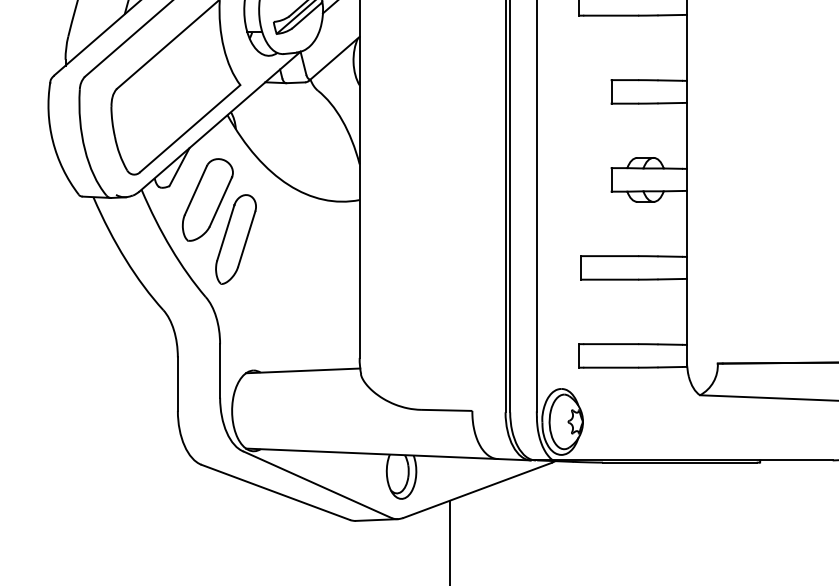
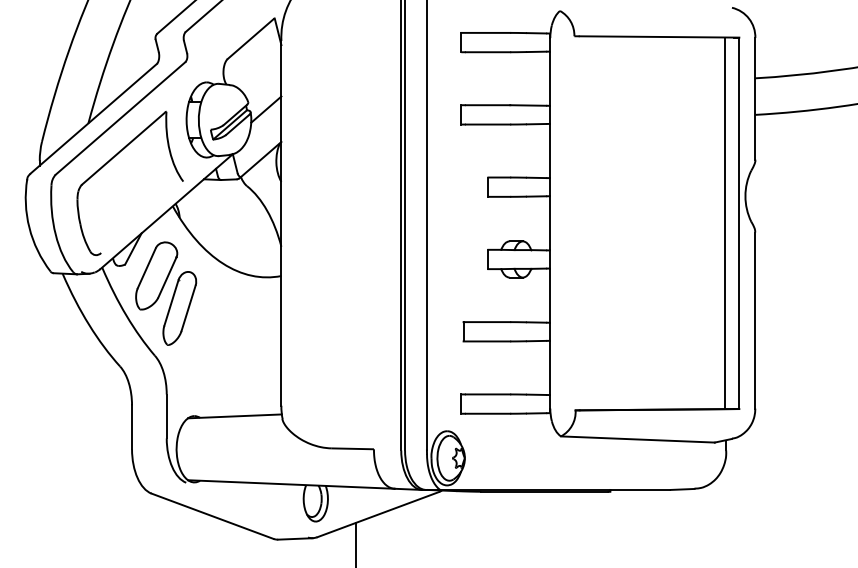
line: (190, 127) -> (142, 216), removed
line: (318, 484) -> (247, 509), removed

